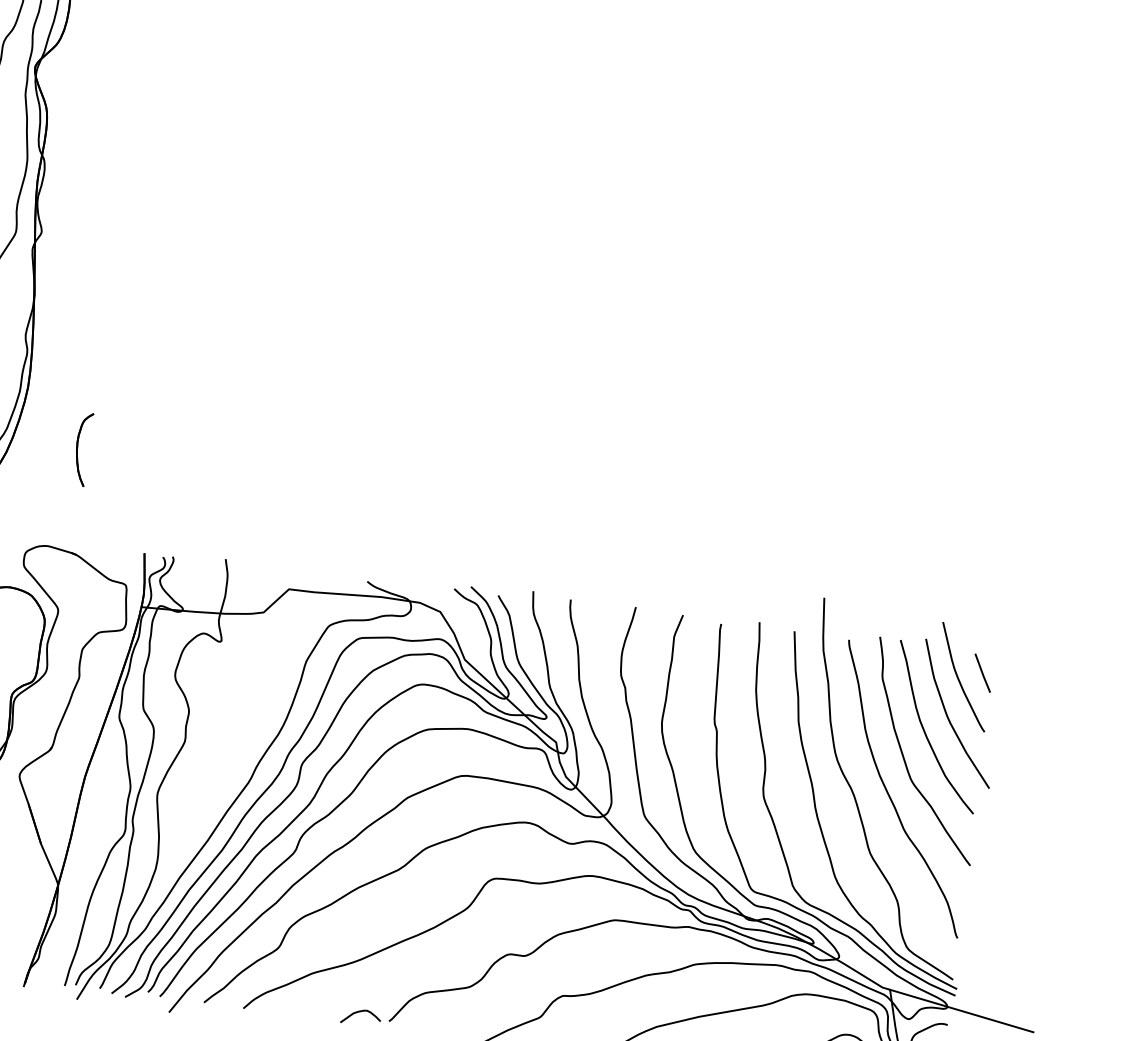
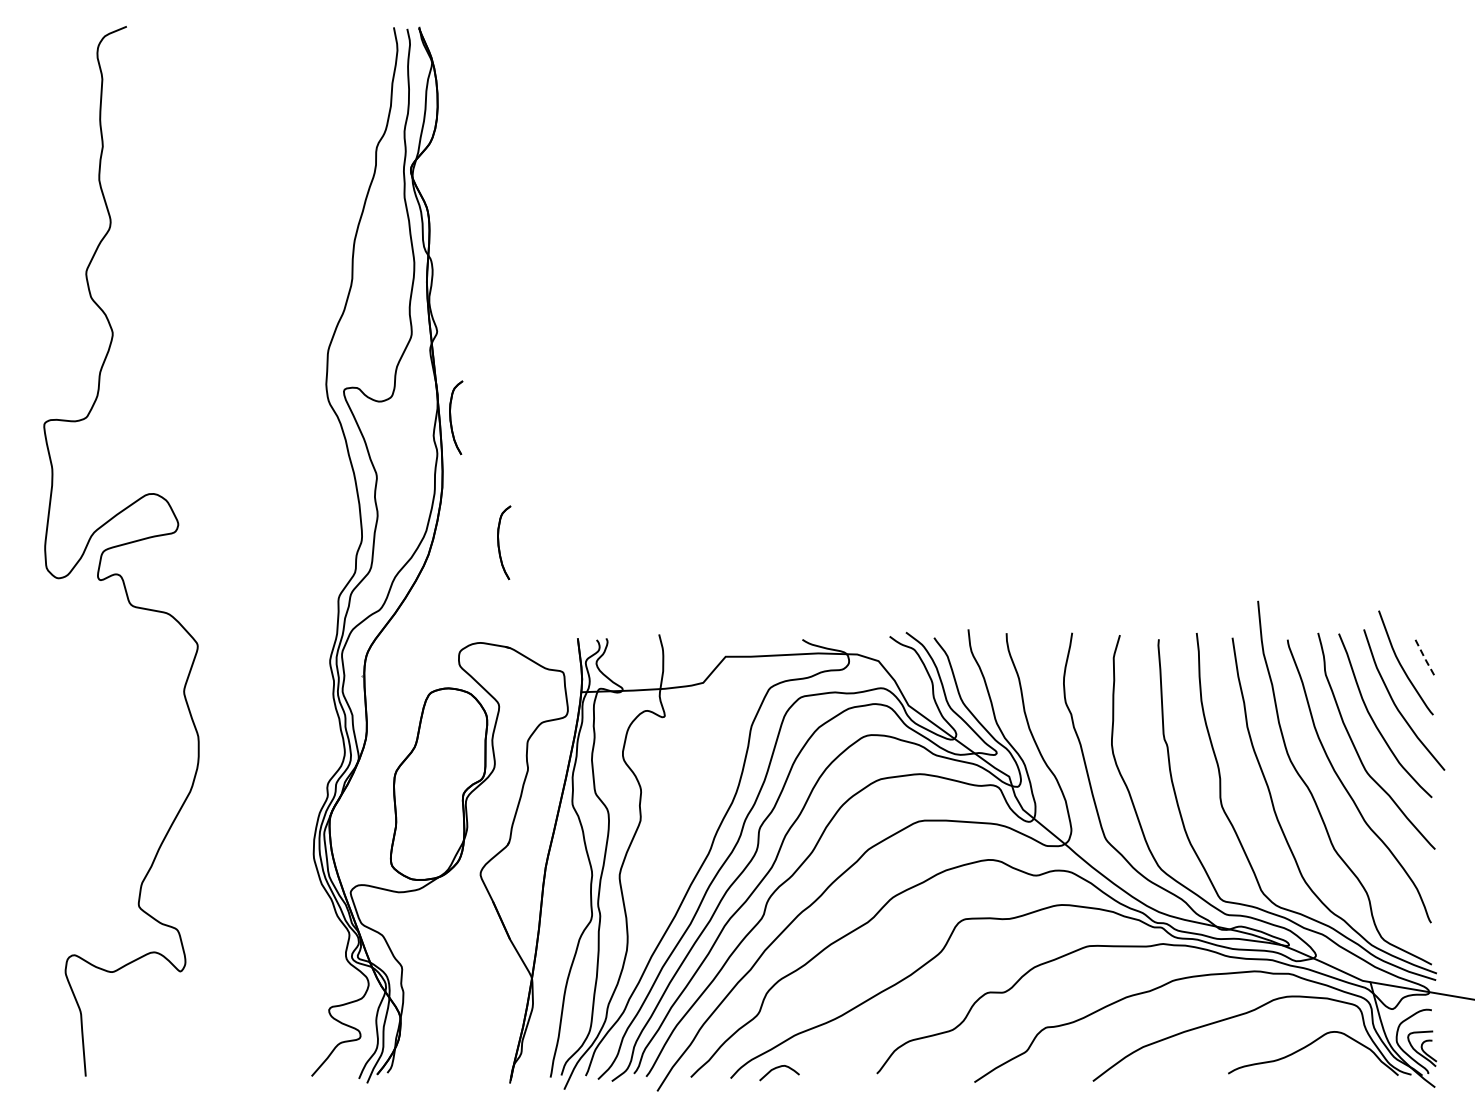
part: (50, 319) -> (456, 417), added
line: (982, 673) -> (1424, 657), solid -> dashed
curve: (360, 1012) -> (778, 1068), moved

